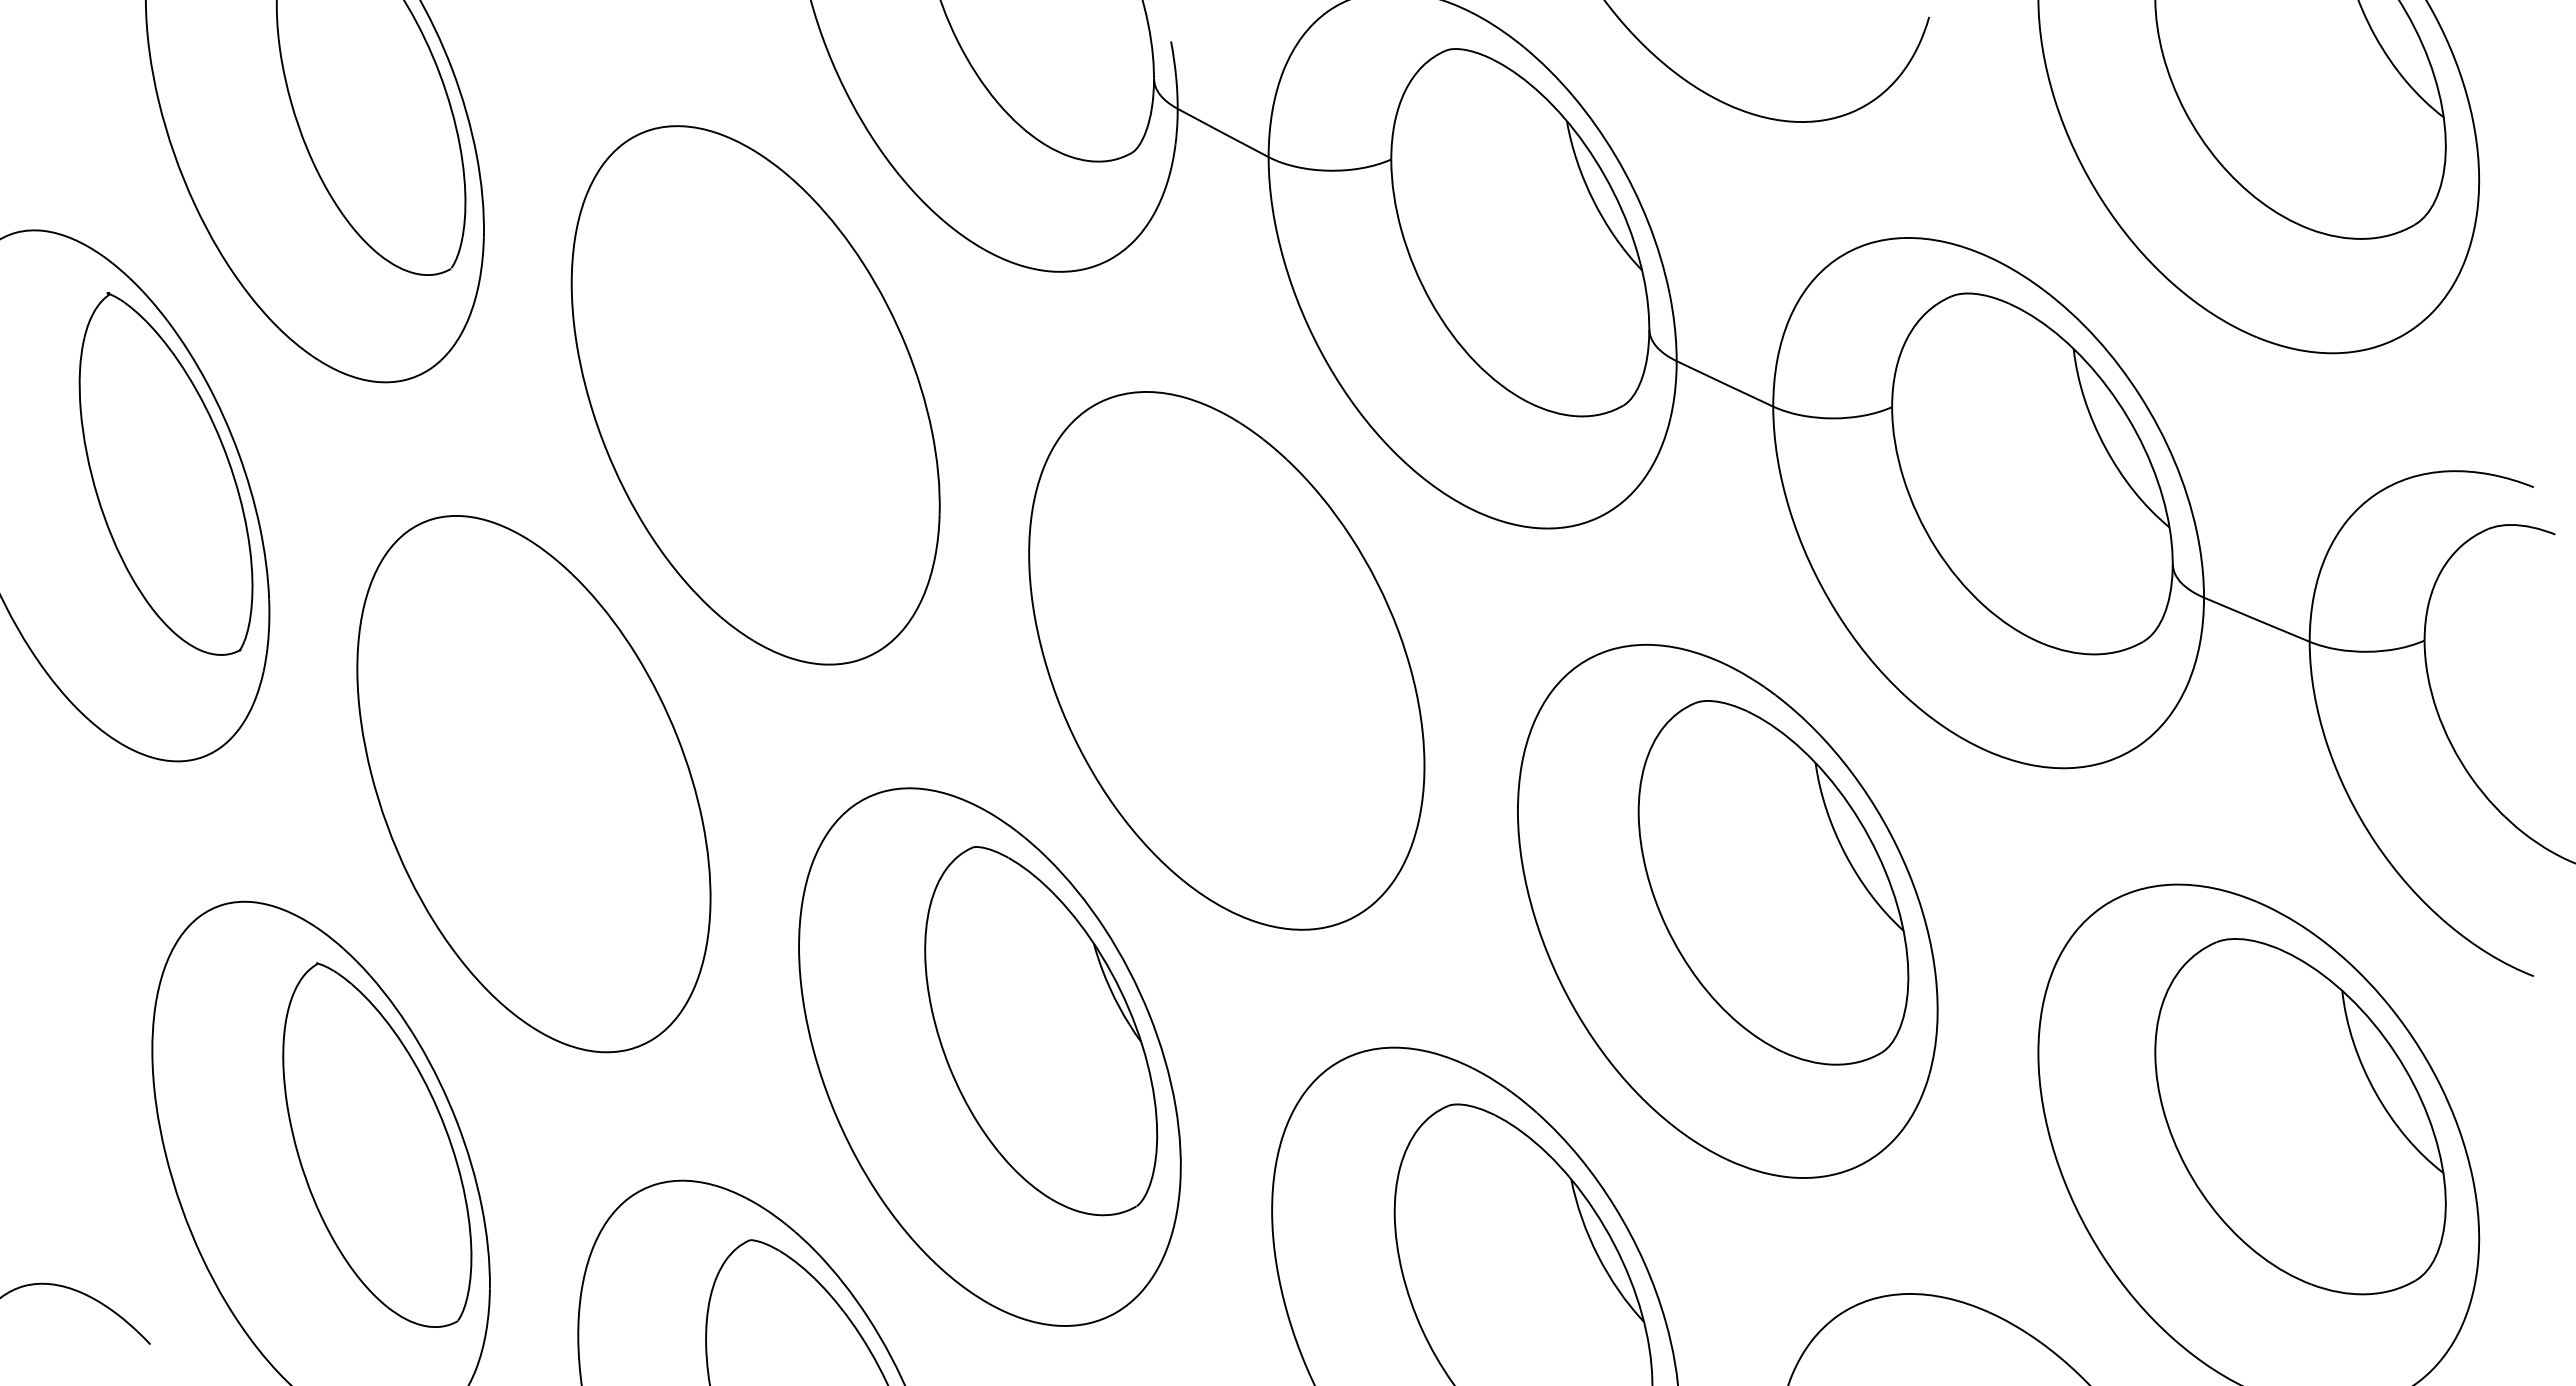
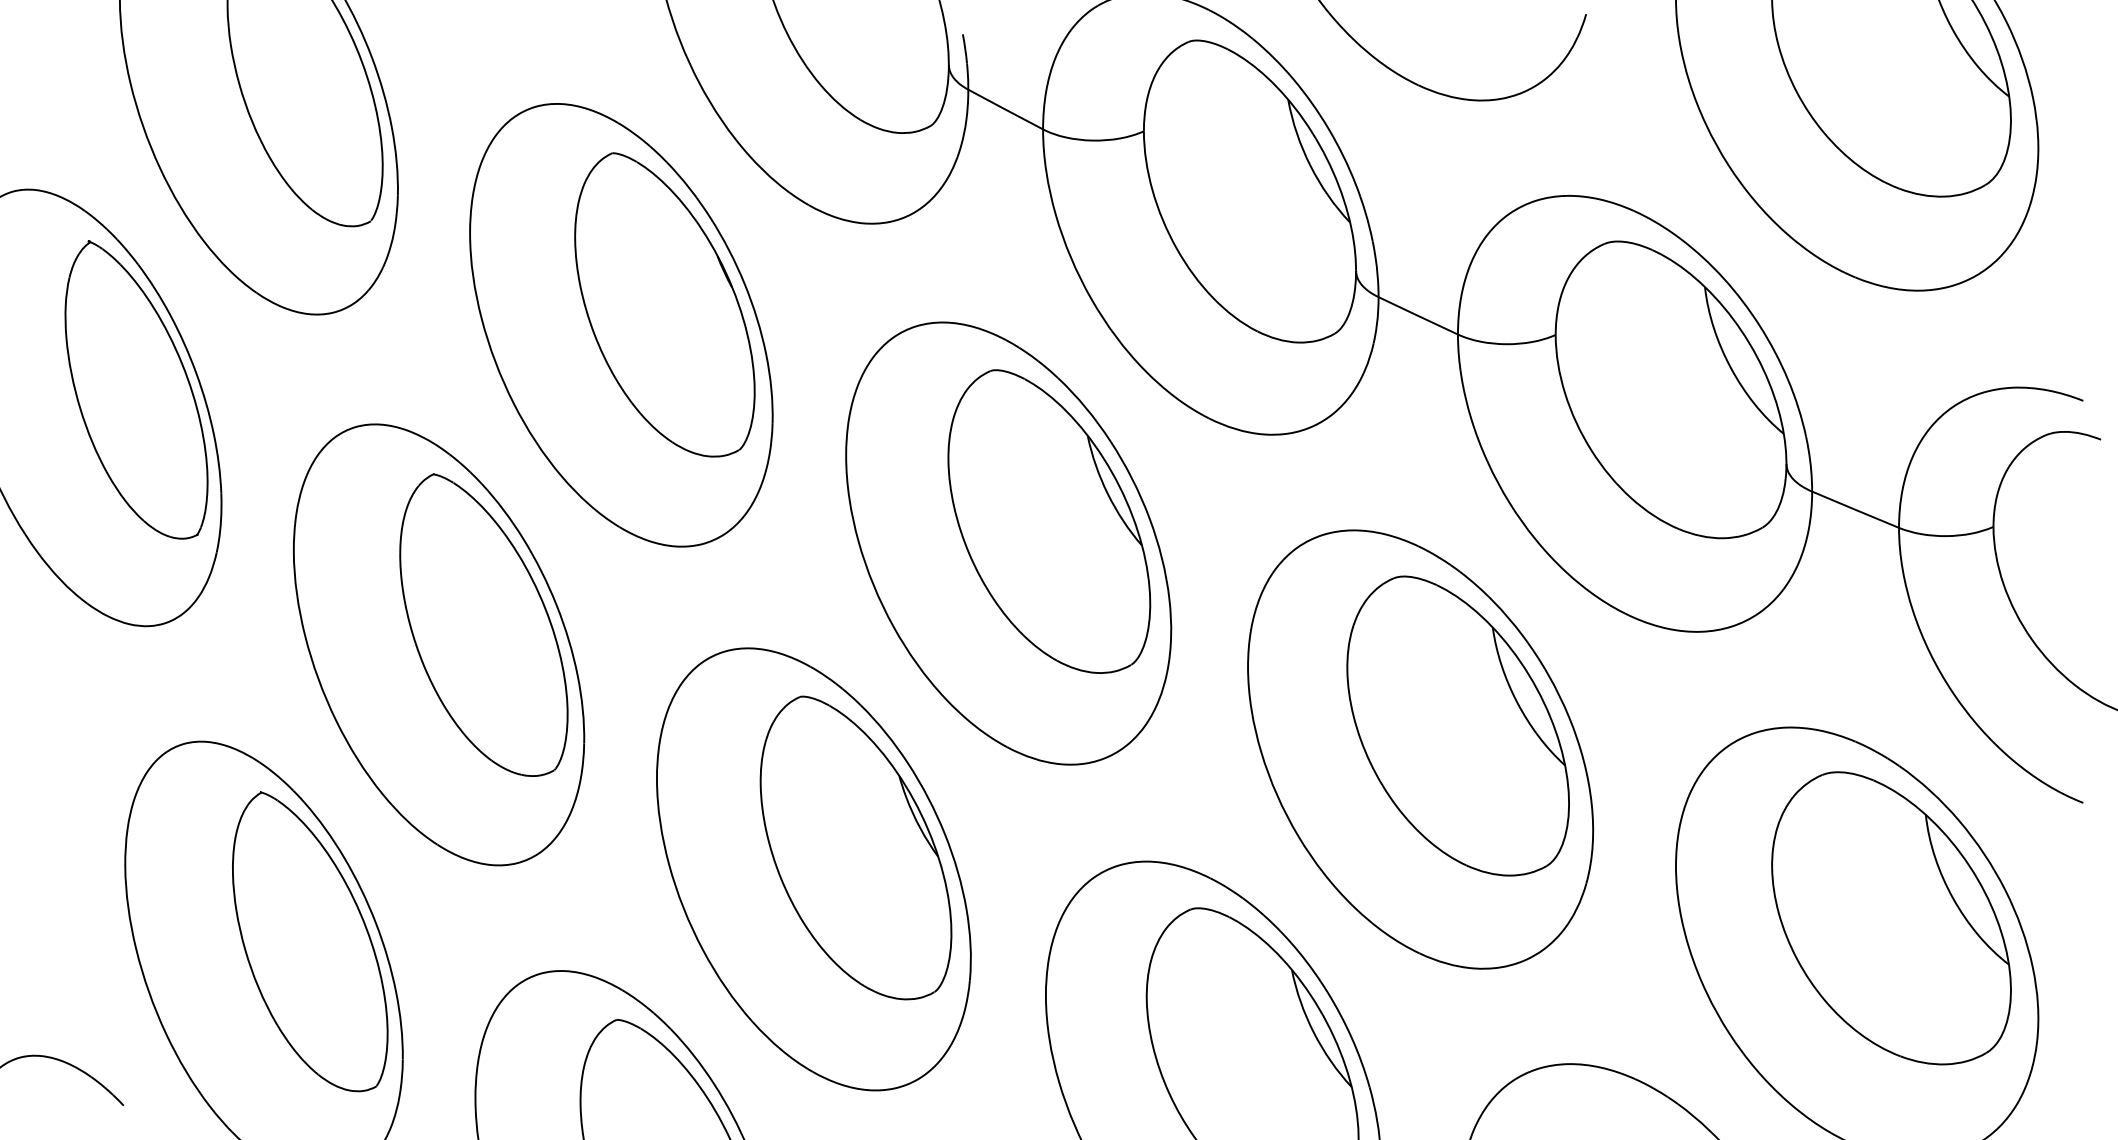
part: (808, 370) -> (664, 304), added
part: (1275, 634) -> (1048, 521), added
part: (588, 759) -> (483, 624), added

